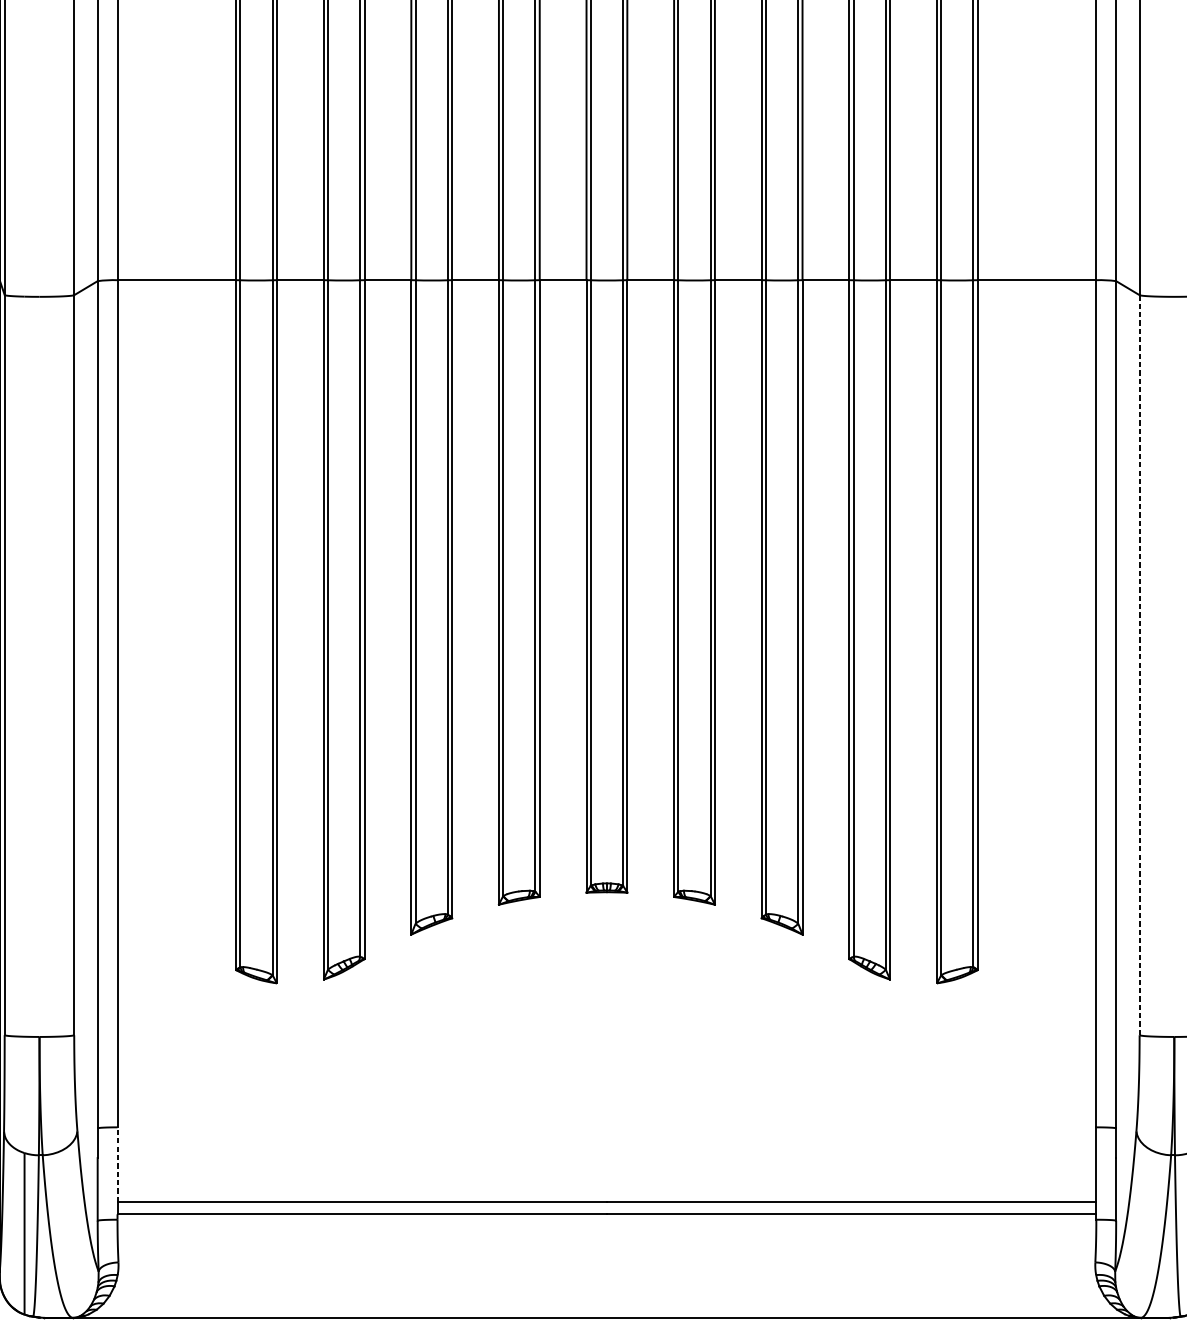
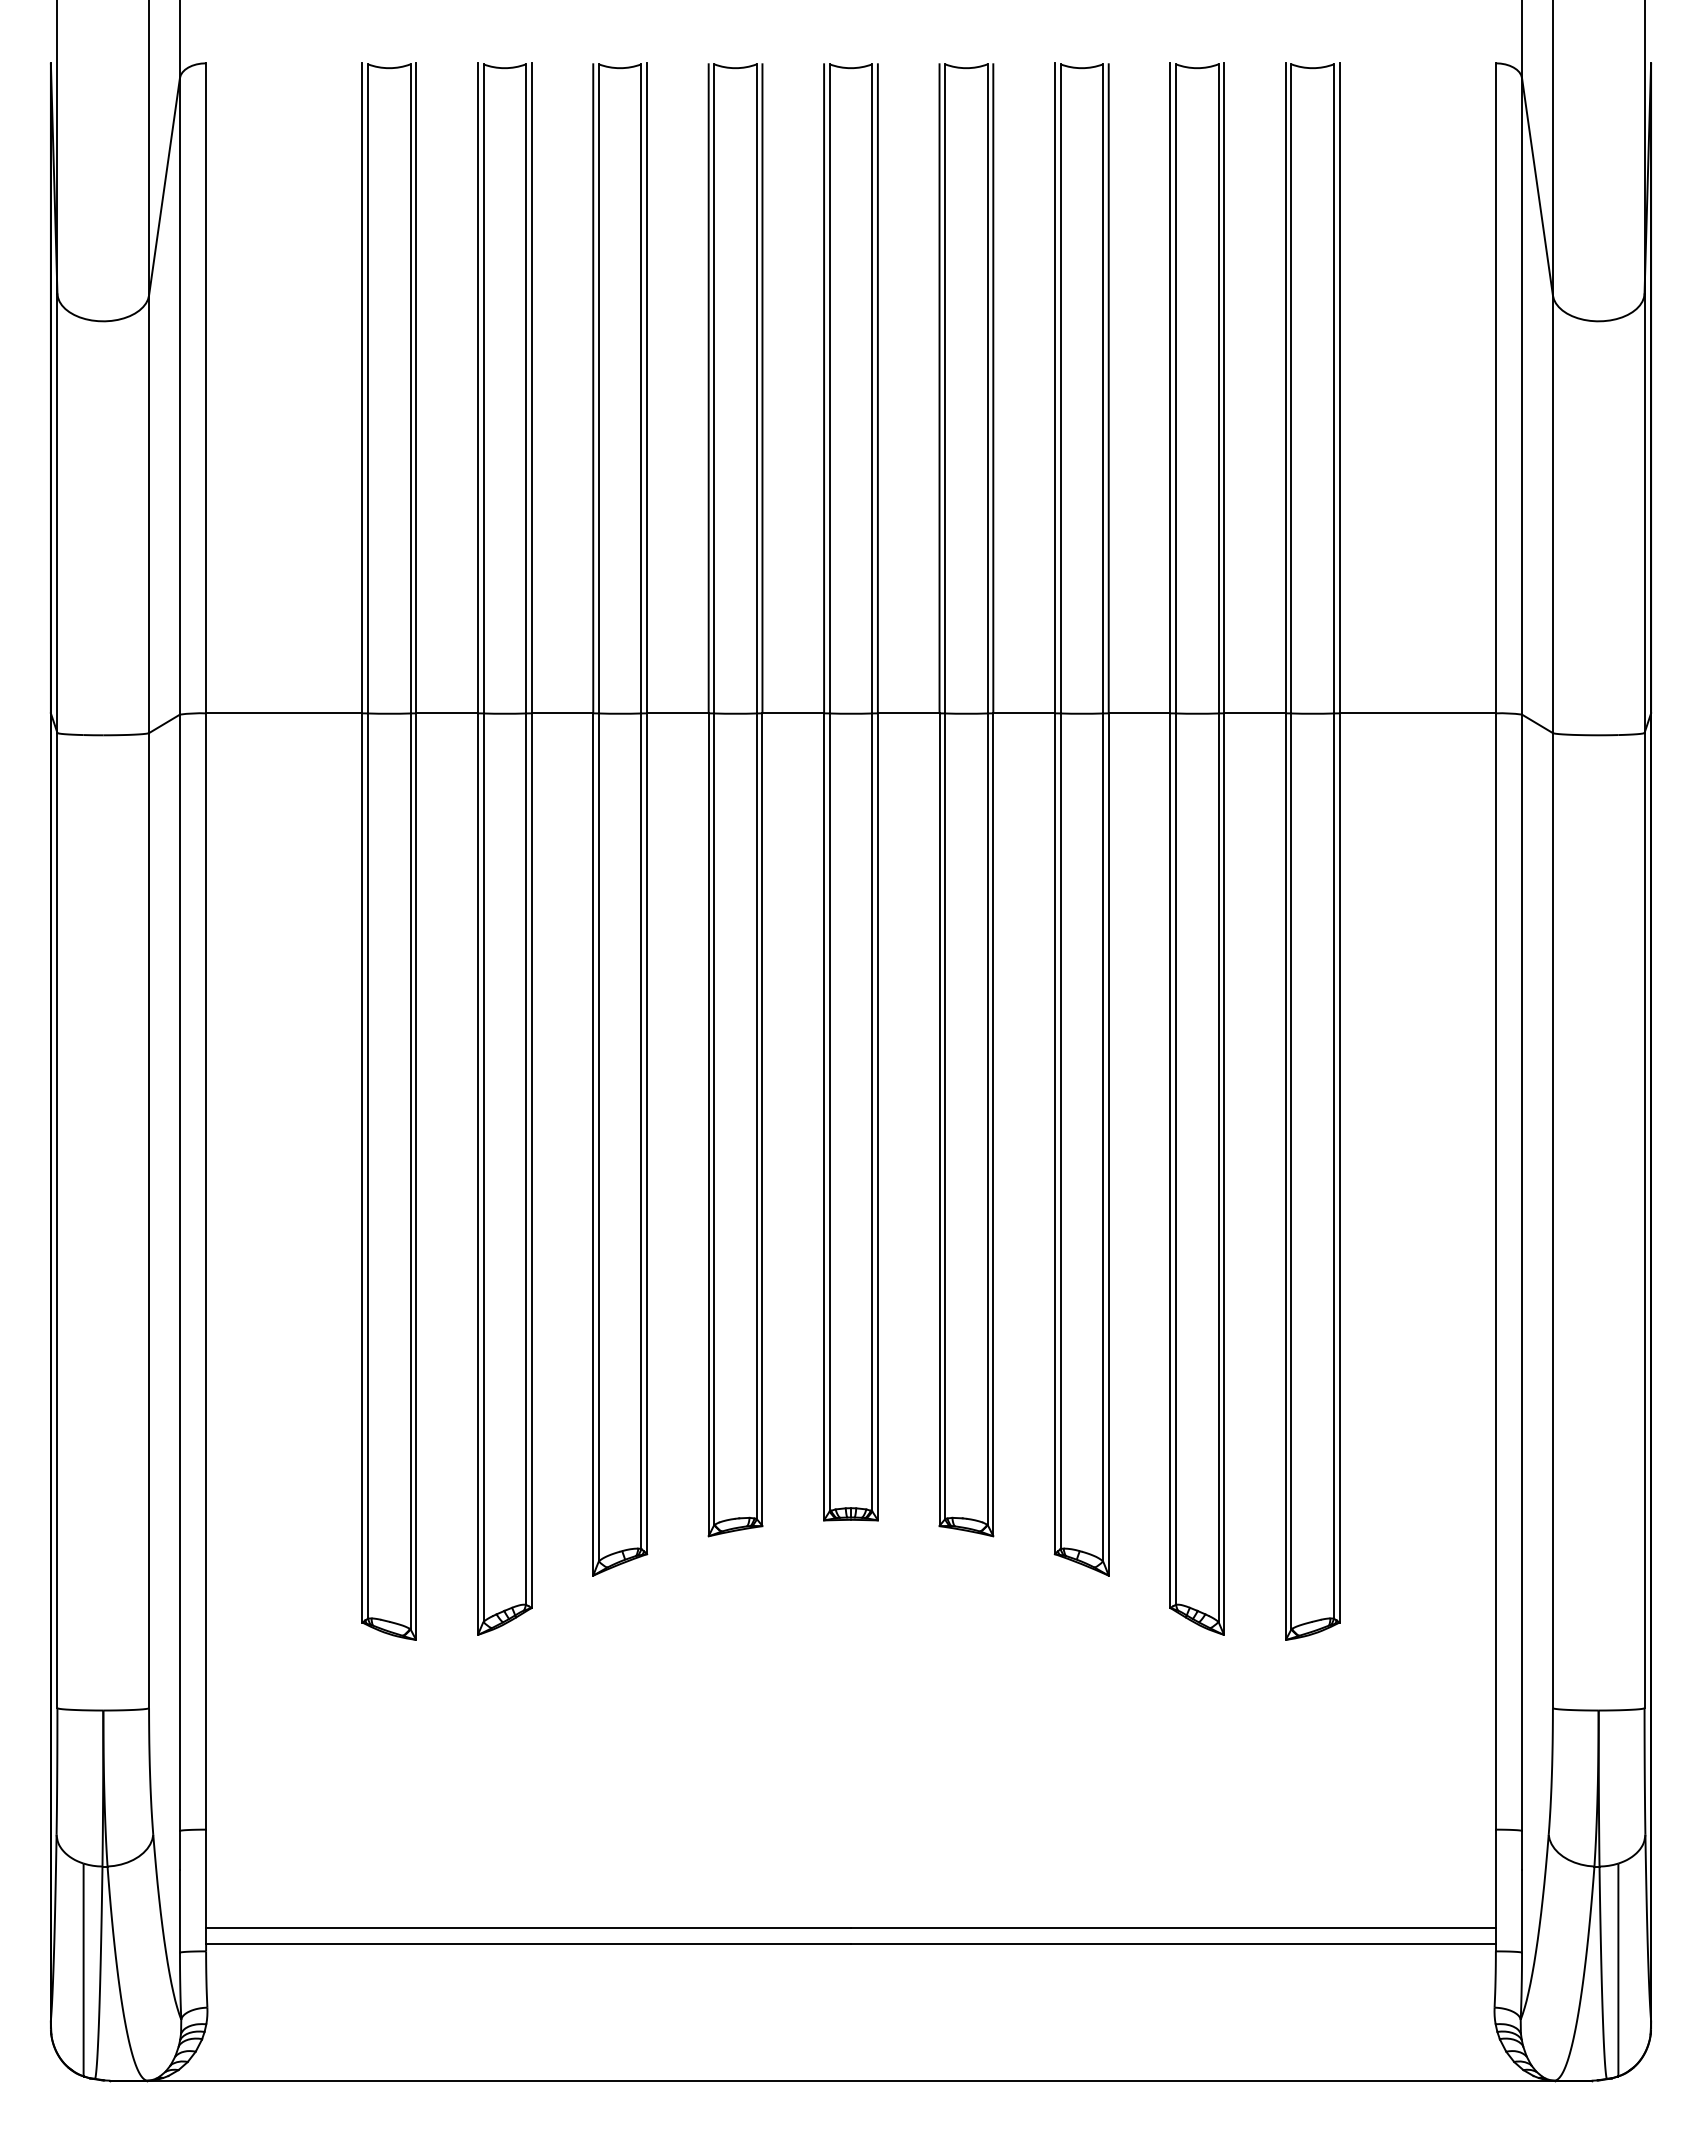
line: (1139, 665) -> (1552, 1220), dashed -> solid
line: (117, 1164) -> (206, 1878), dashed -> solid

